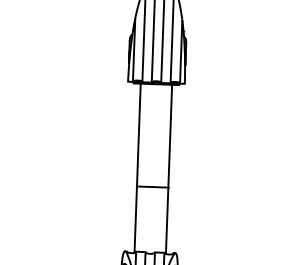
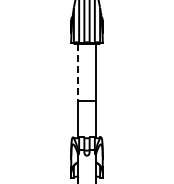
line: (139, 134) -> (78, 72), solid -> dashed

